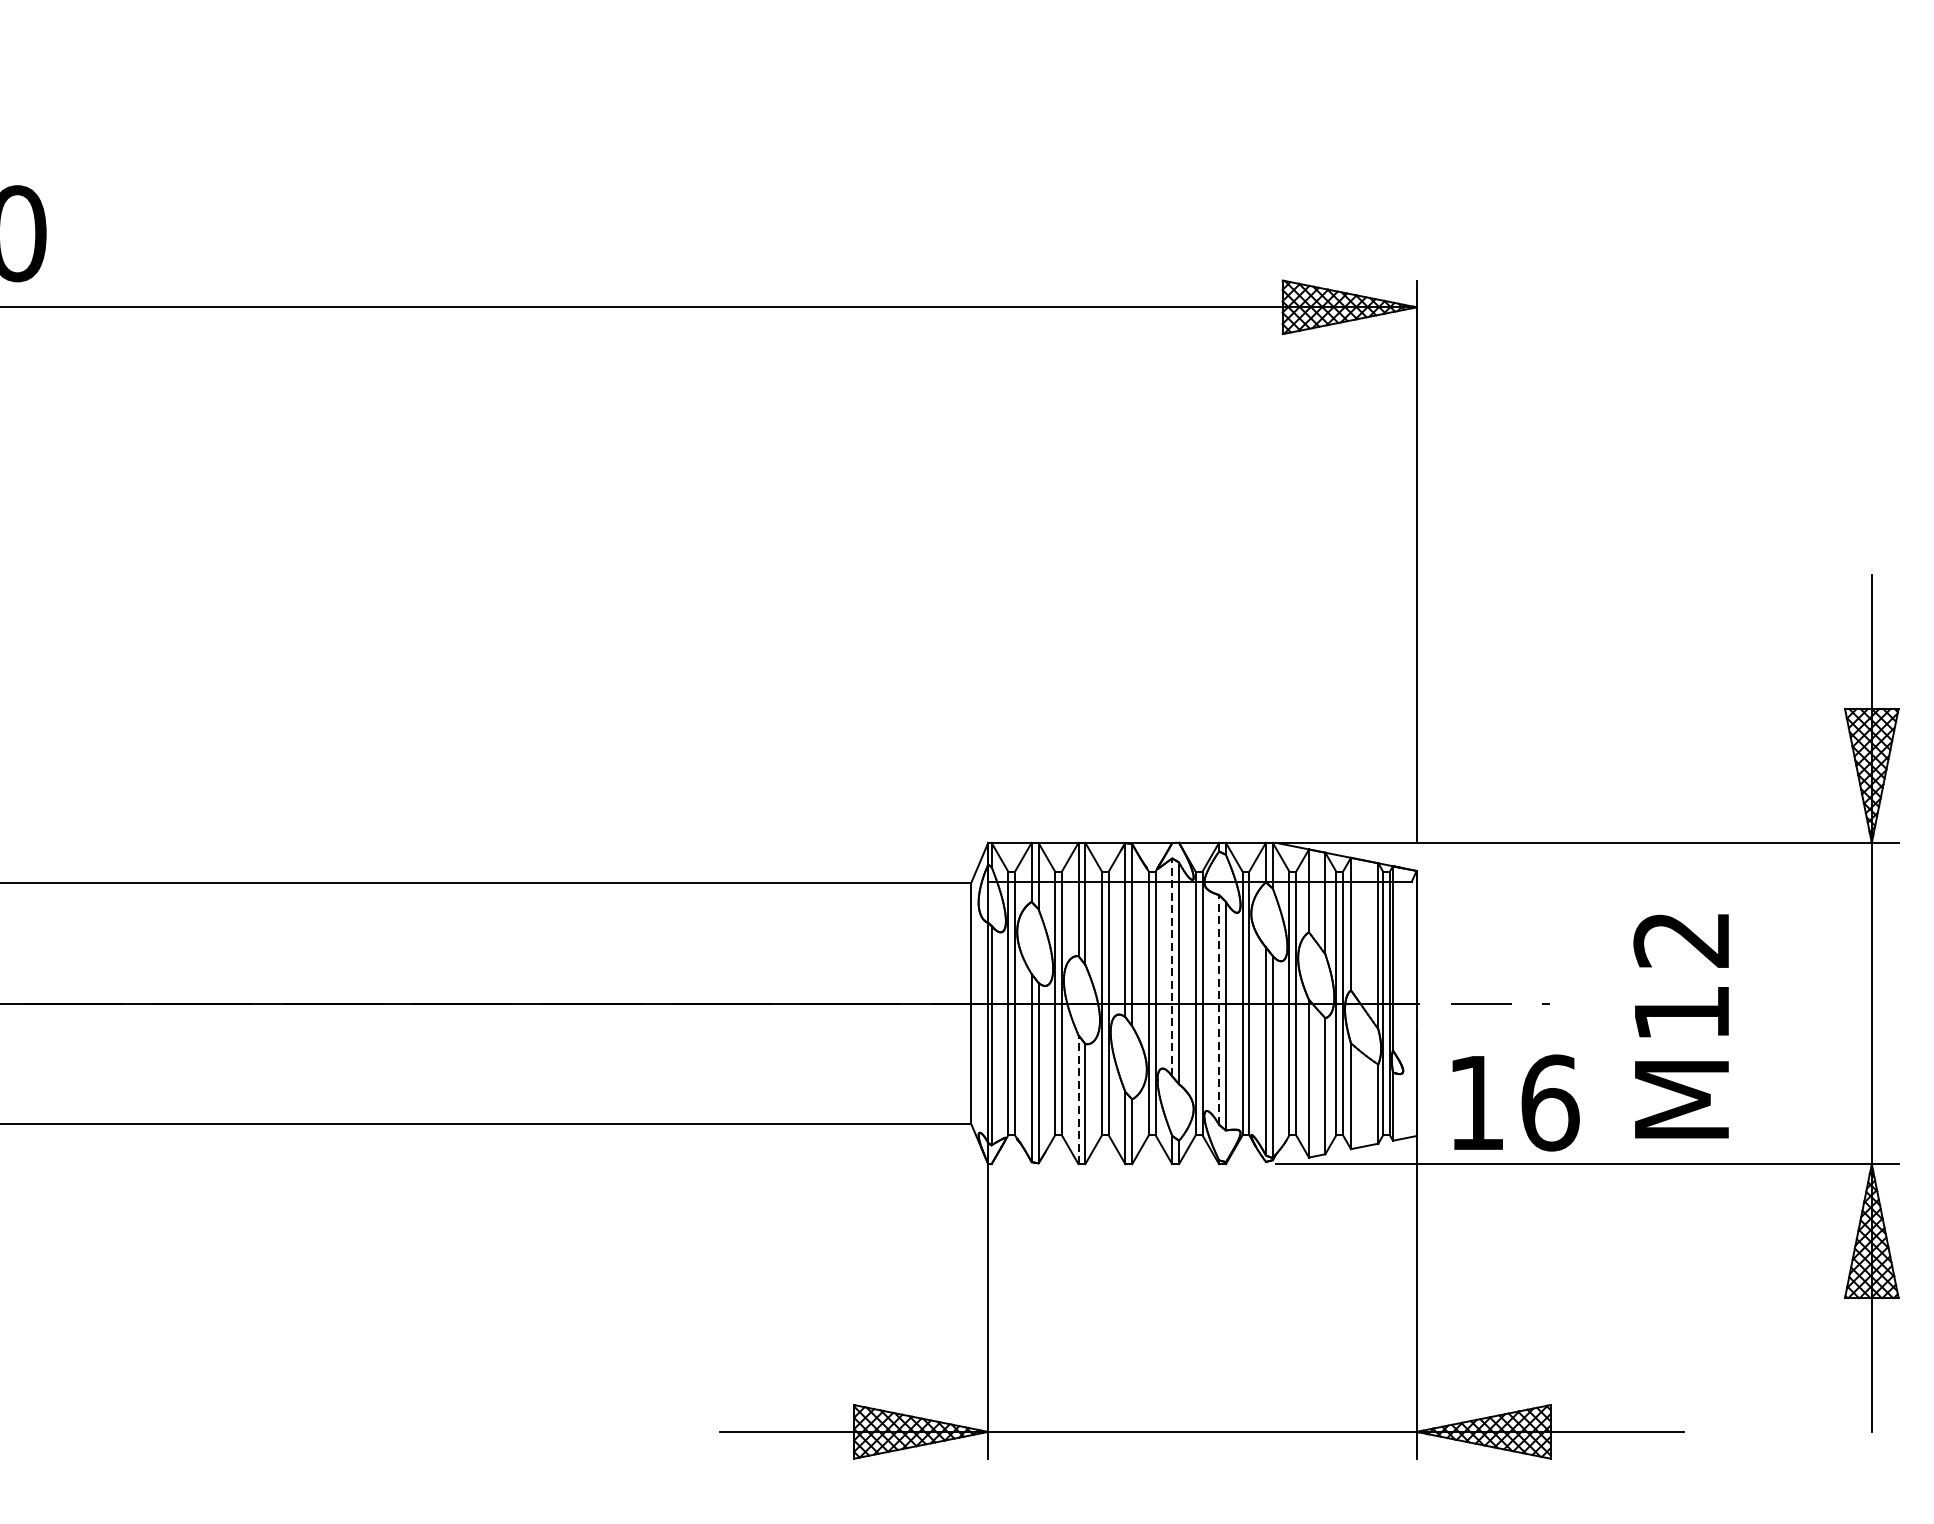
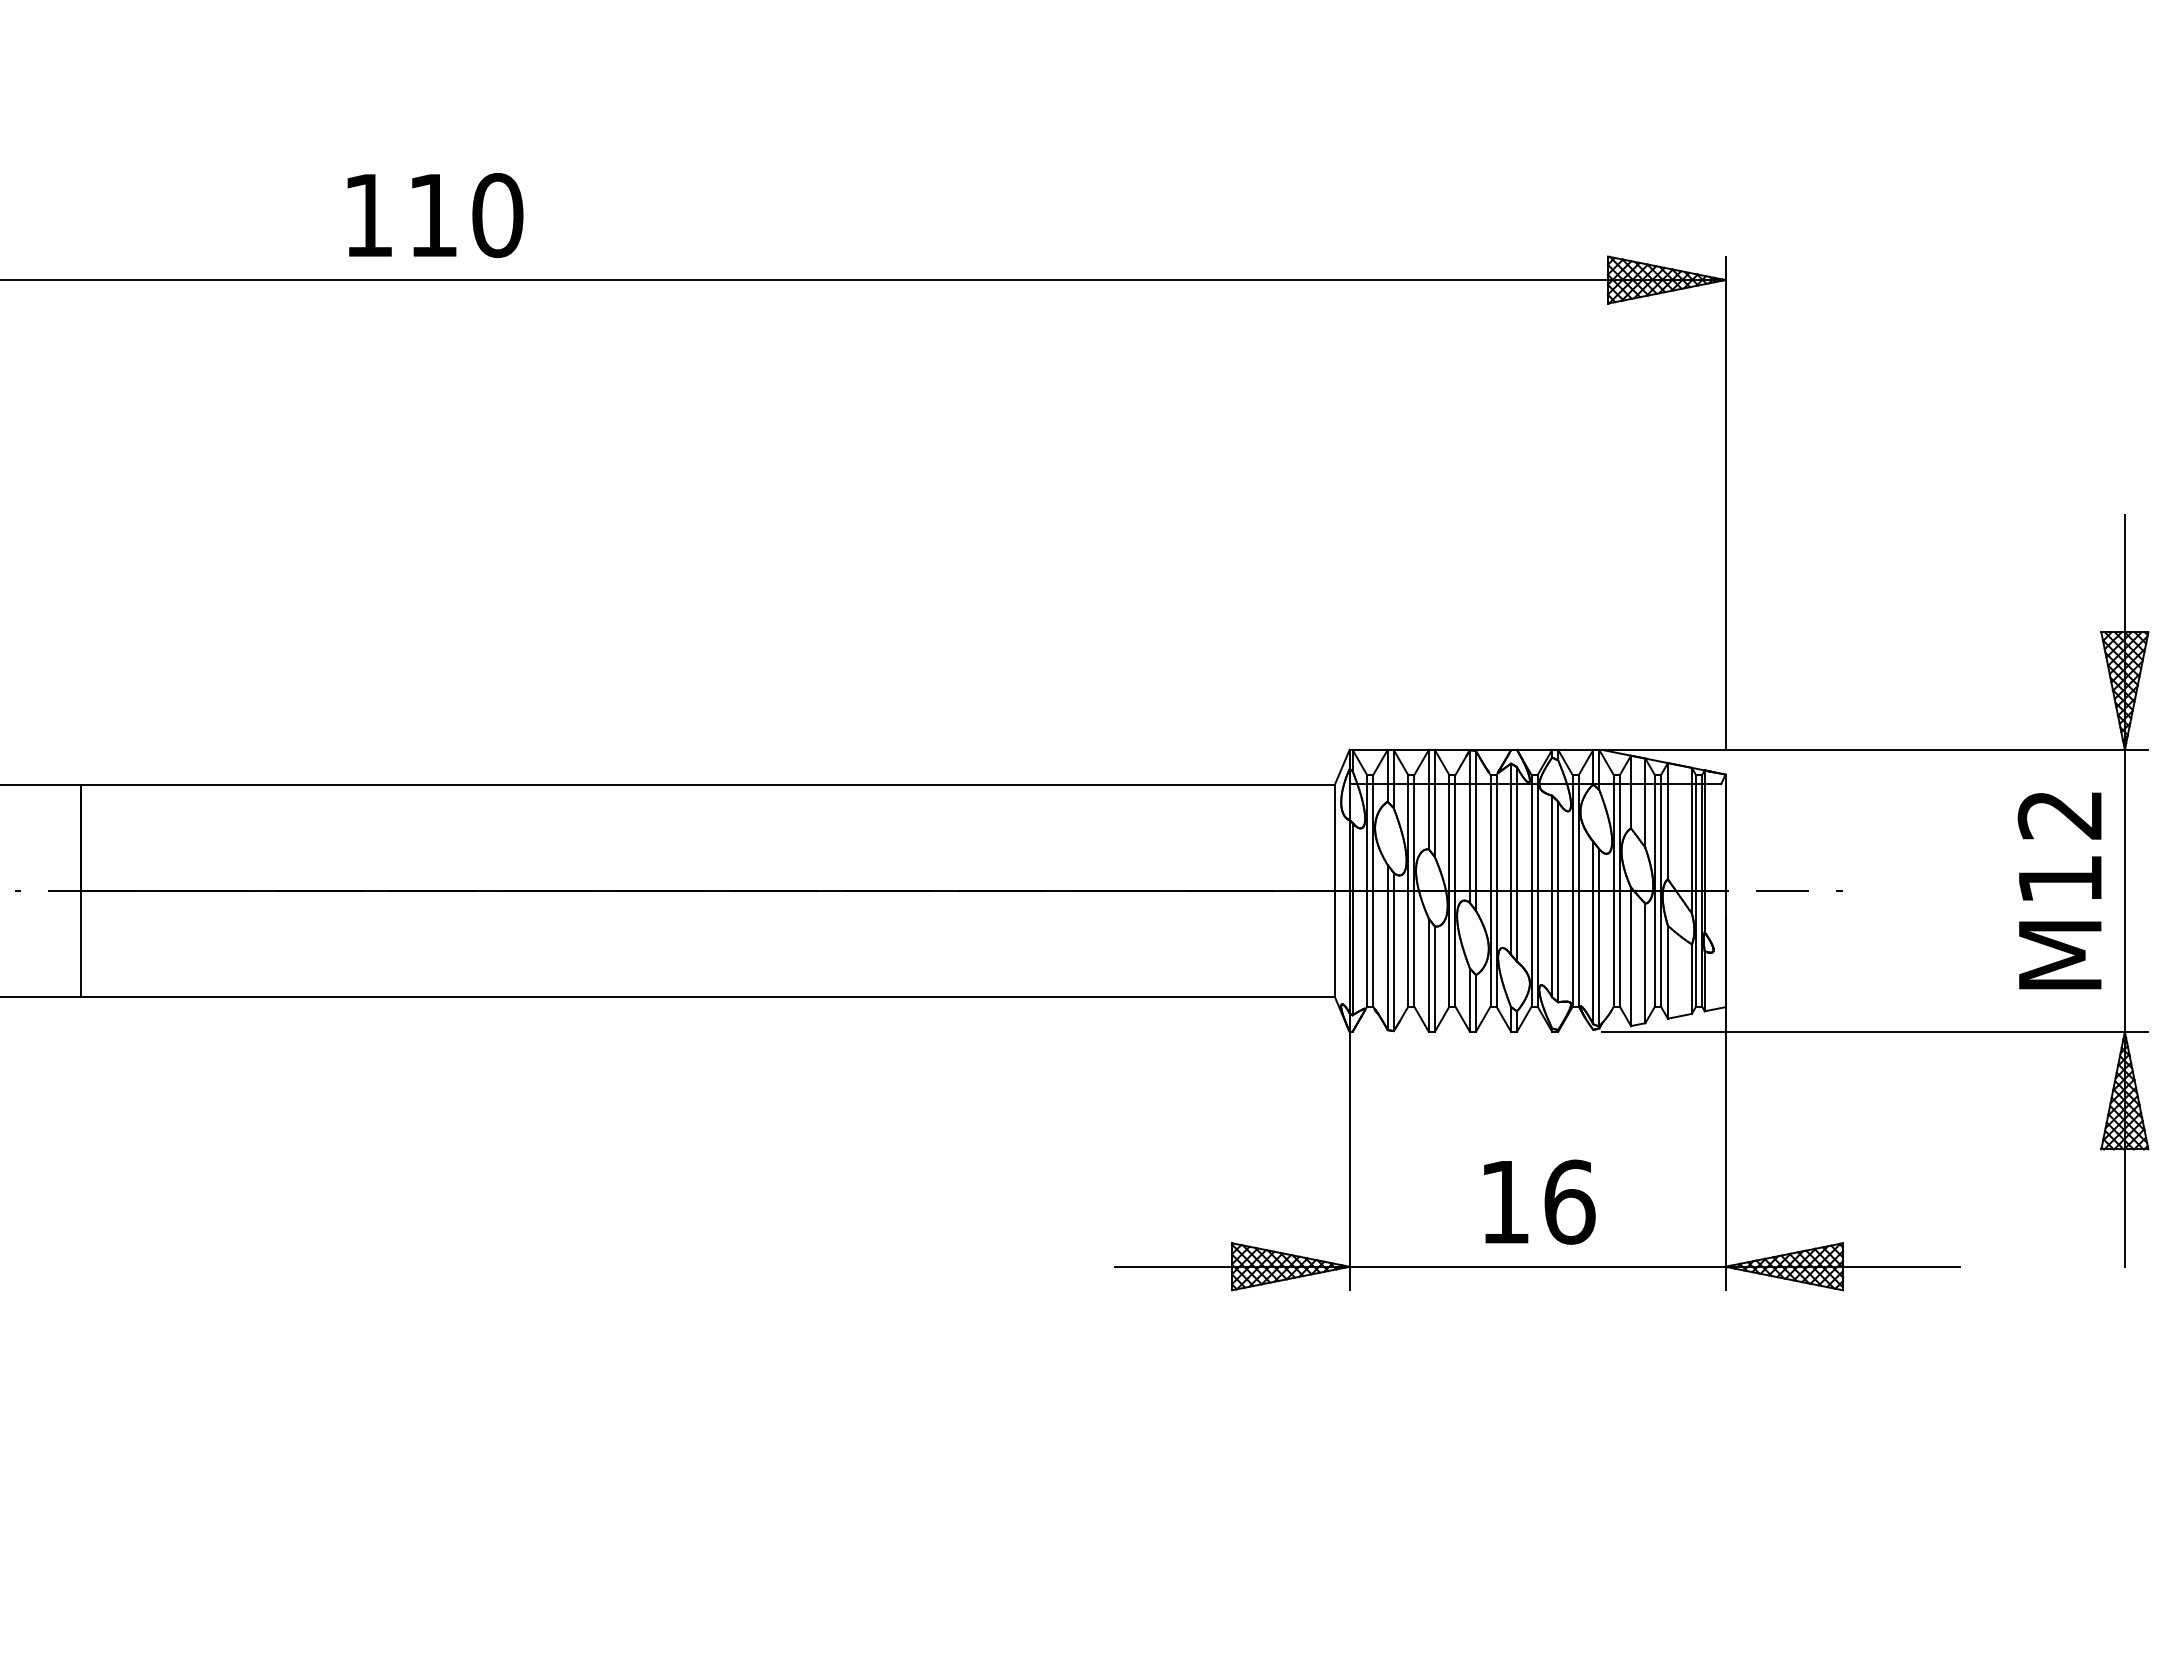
line: (1172, 967) -> (1511, 859), dashed -> solid
line: (1219, 1009) -> (1552, 896), dashed -> solid
text: (1681, 1025) -> (2059, 890), moved
line: (1078, 1099) -> (1428, 975), dashed -> solid
text: (1515, 1102) -> (1539, 1201), moved

